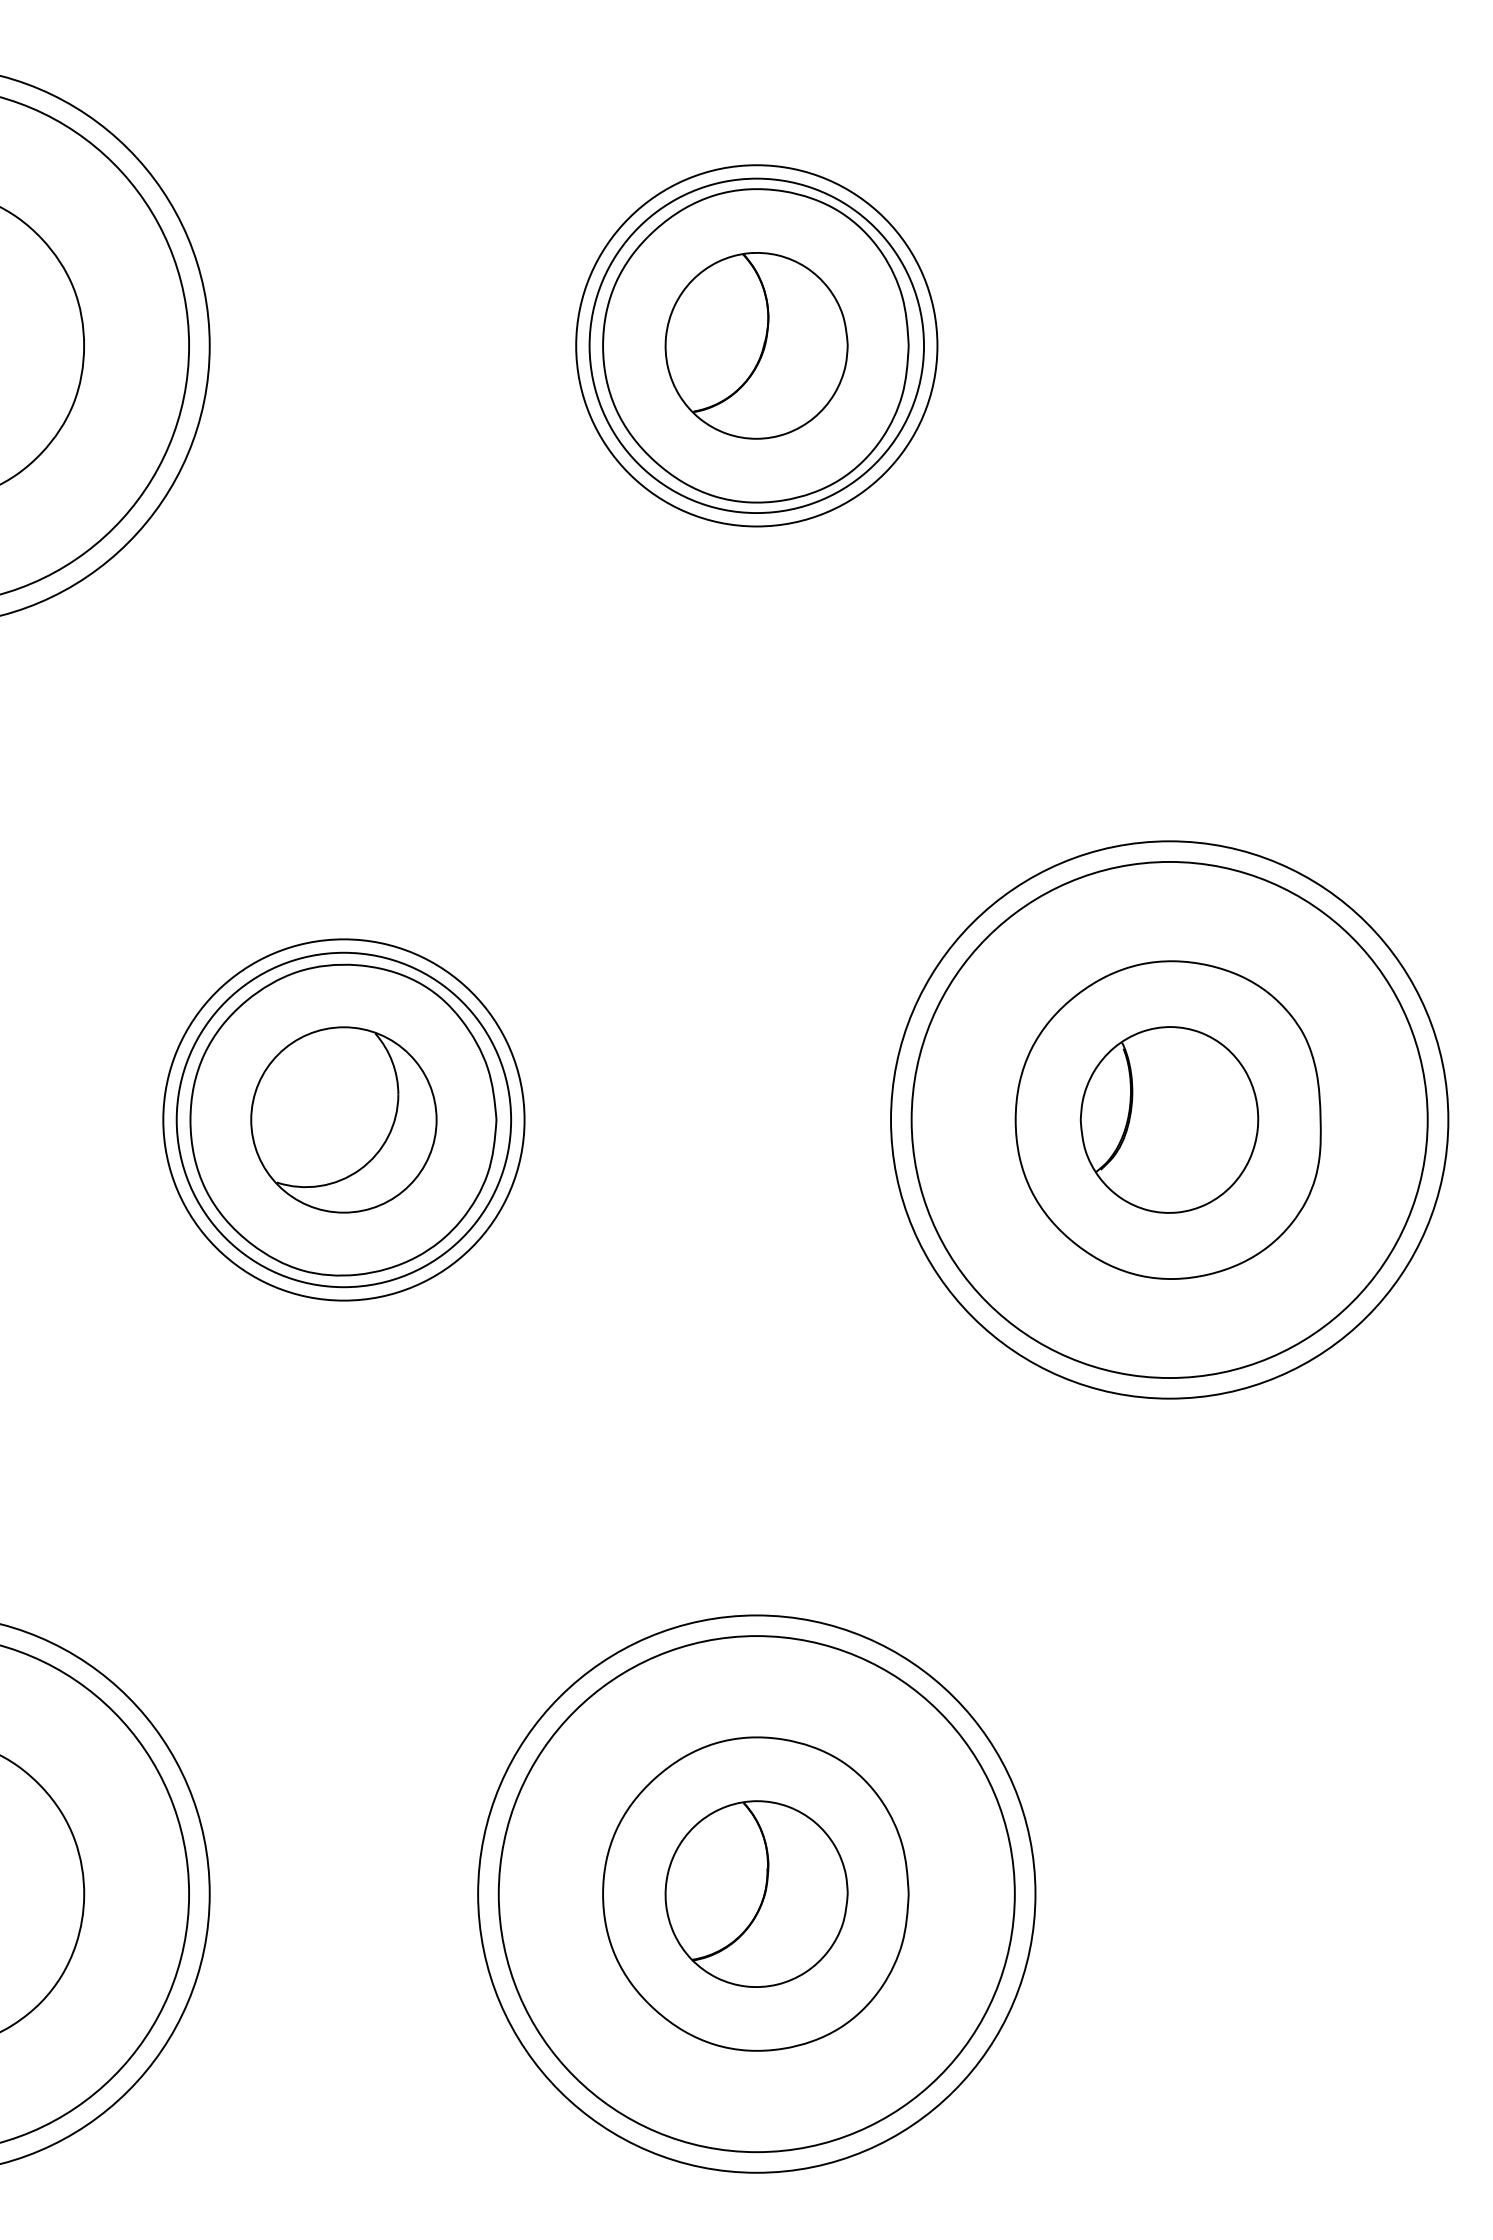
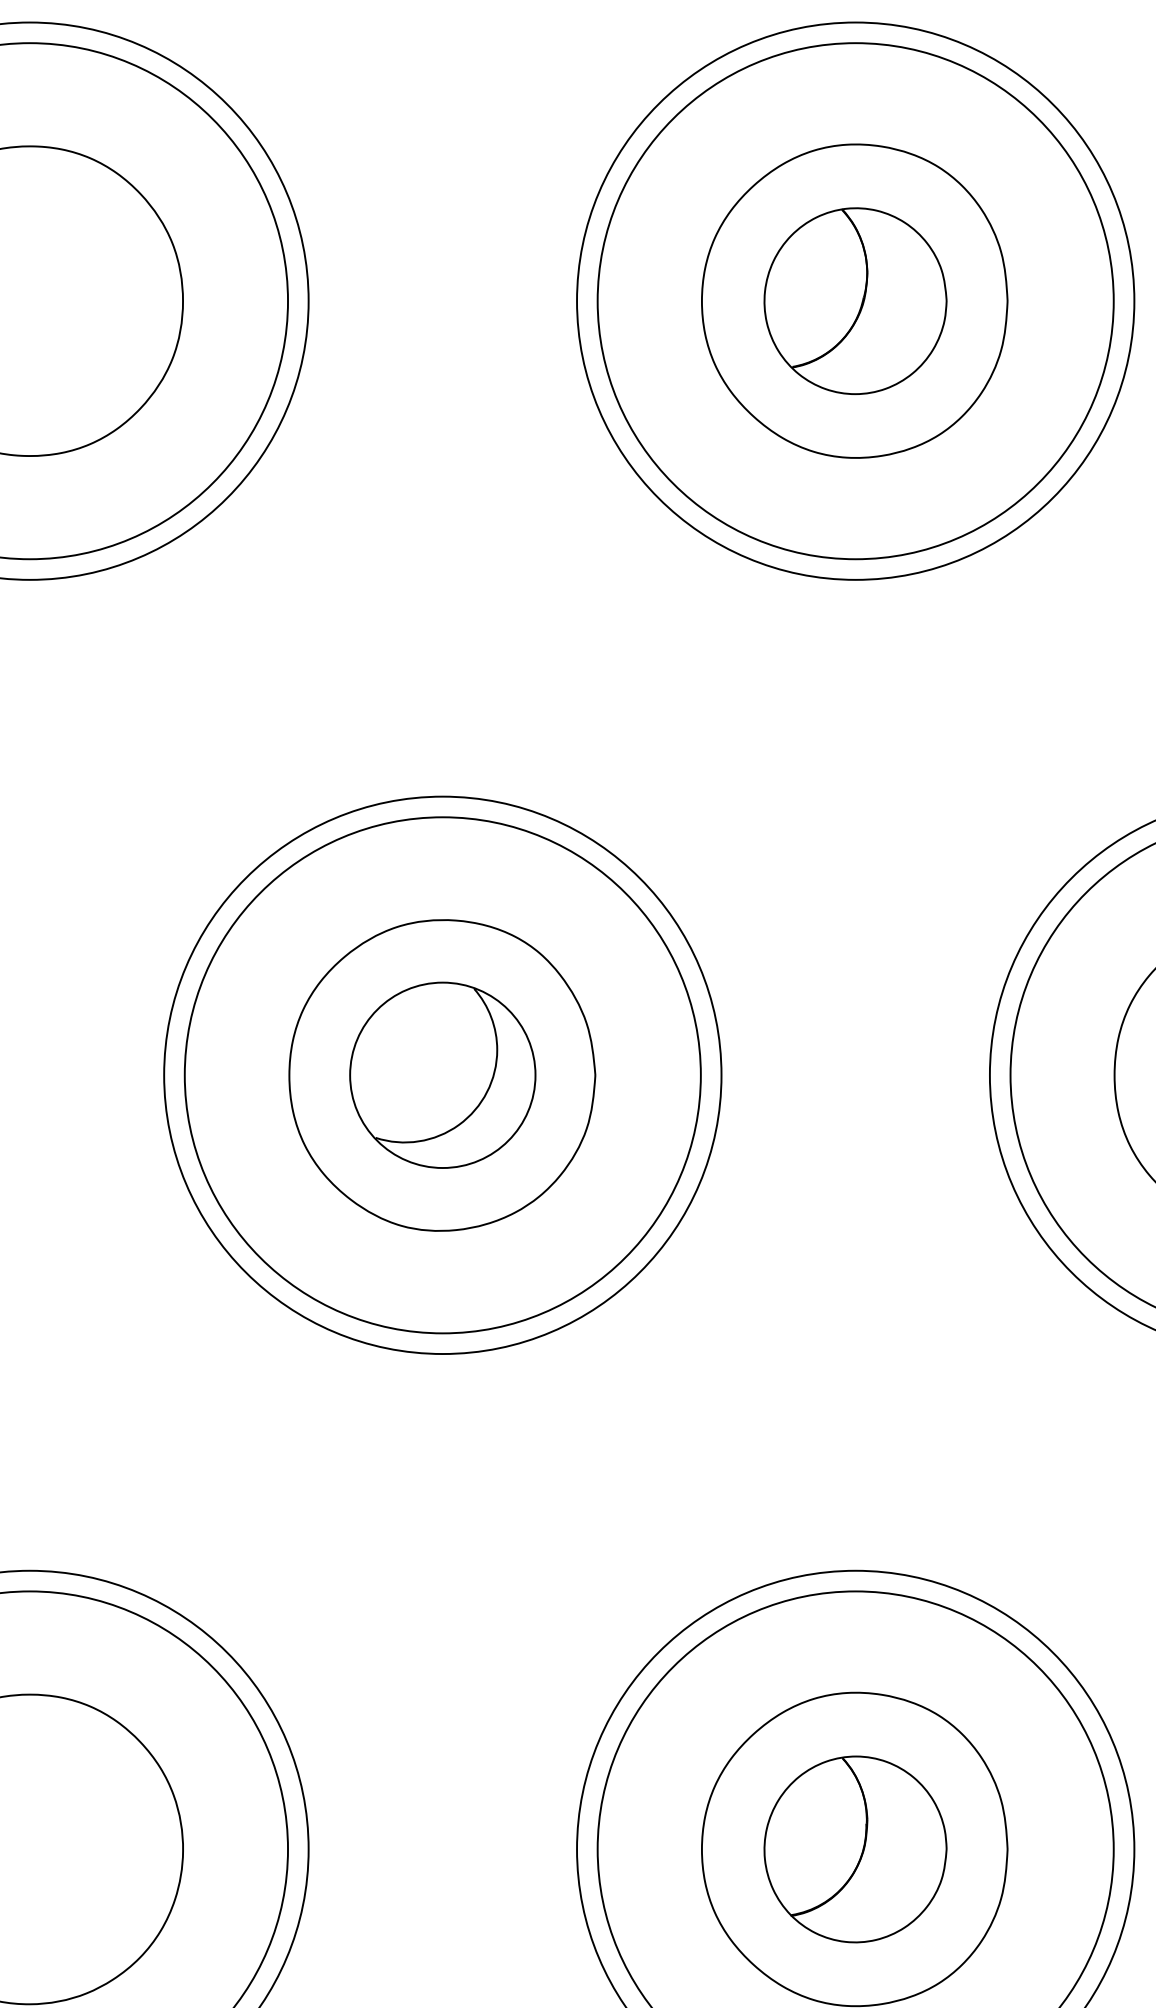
circle: (756, 345) -> (855, 300), size x1.43
circle: (756, 345) -> (855, 300), size x1.67
circle: (343, 1119) -> (442, 1074), size x1.43
circle: (343, 1119) -> (442, 1074), size x1.67

